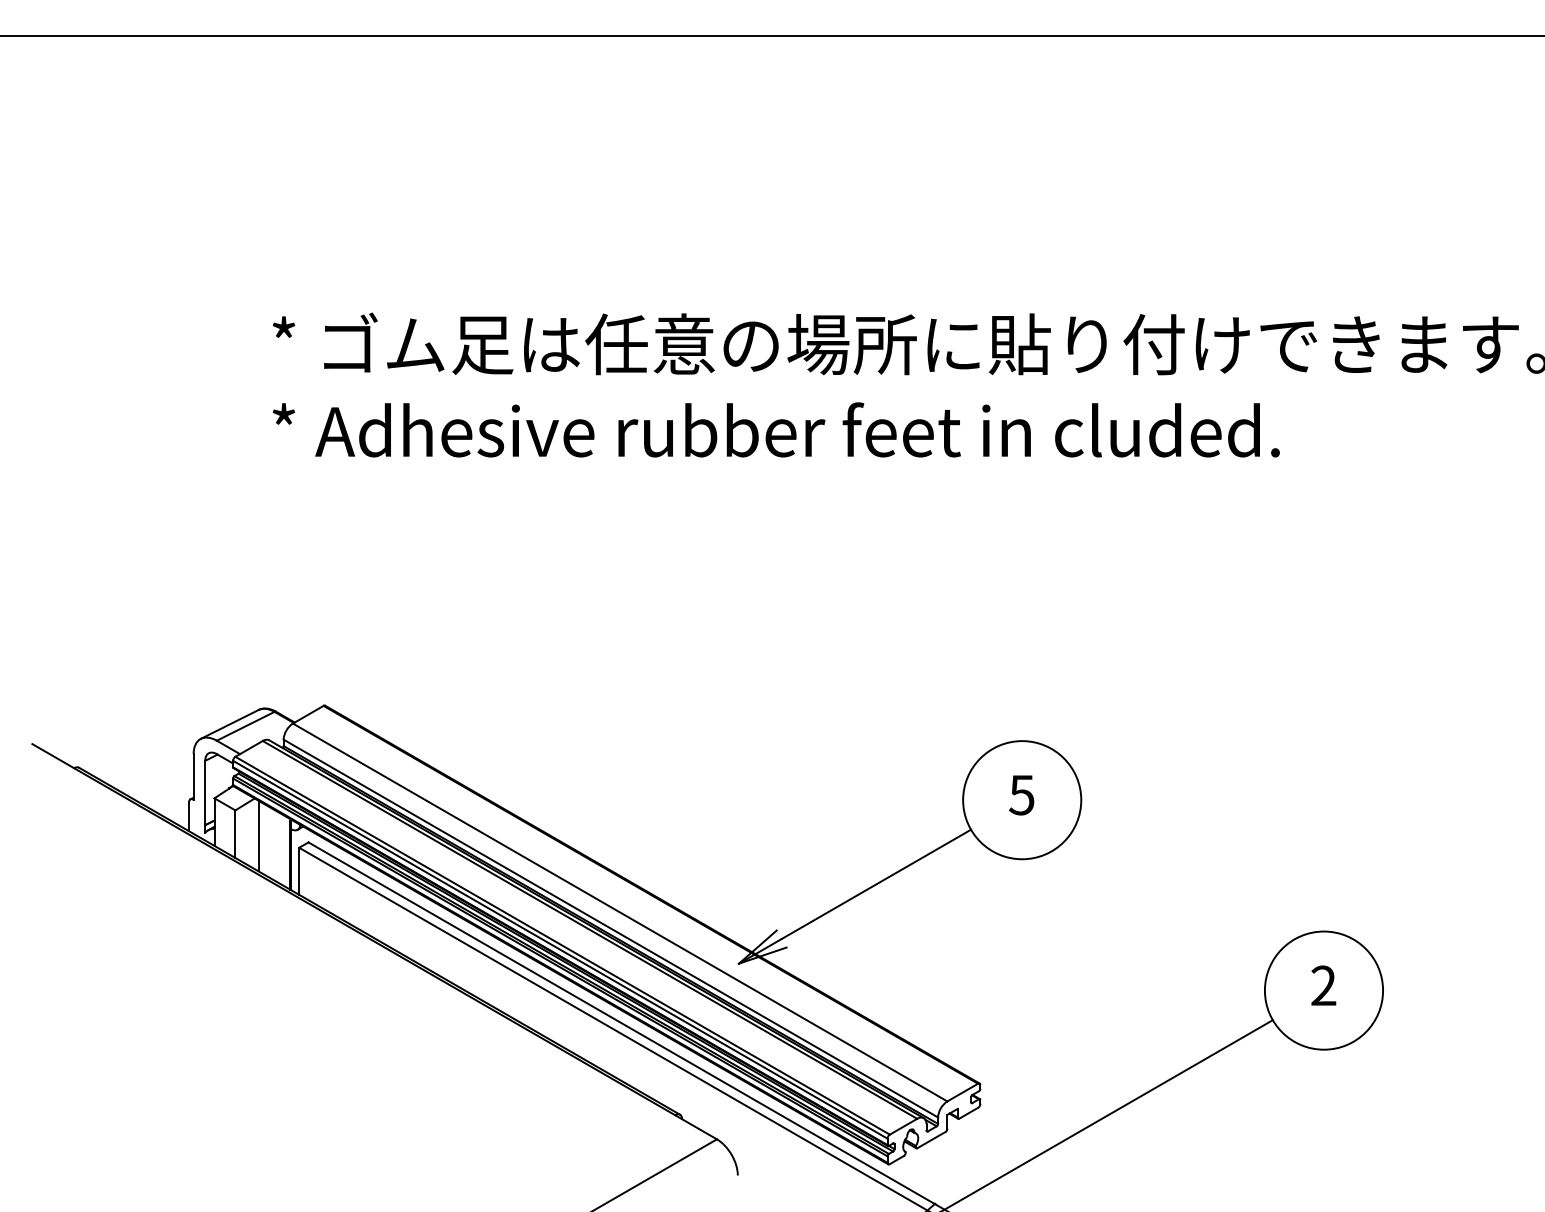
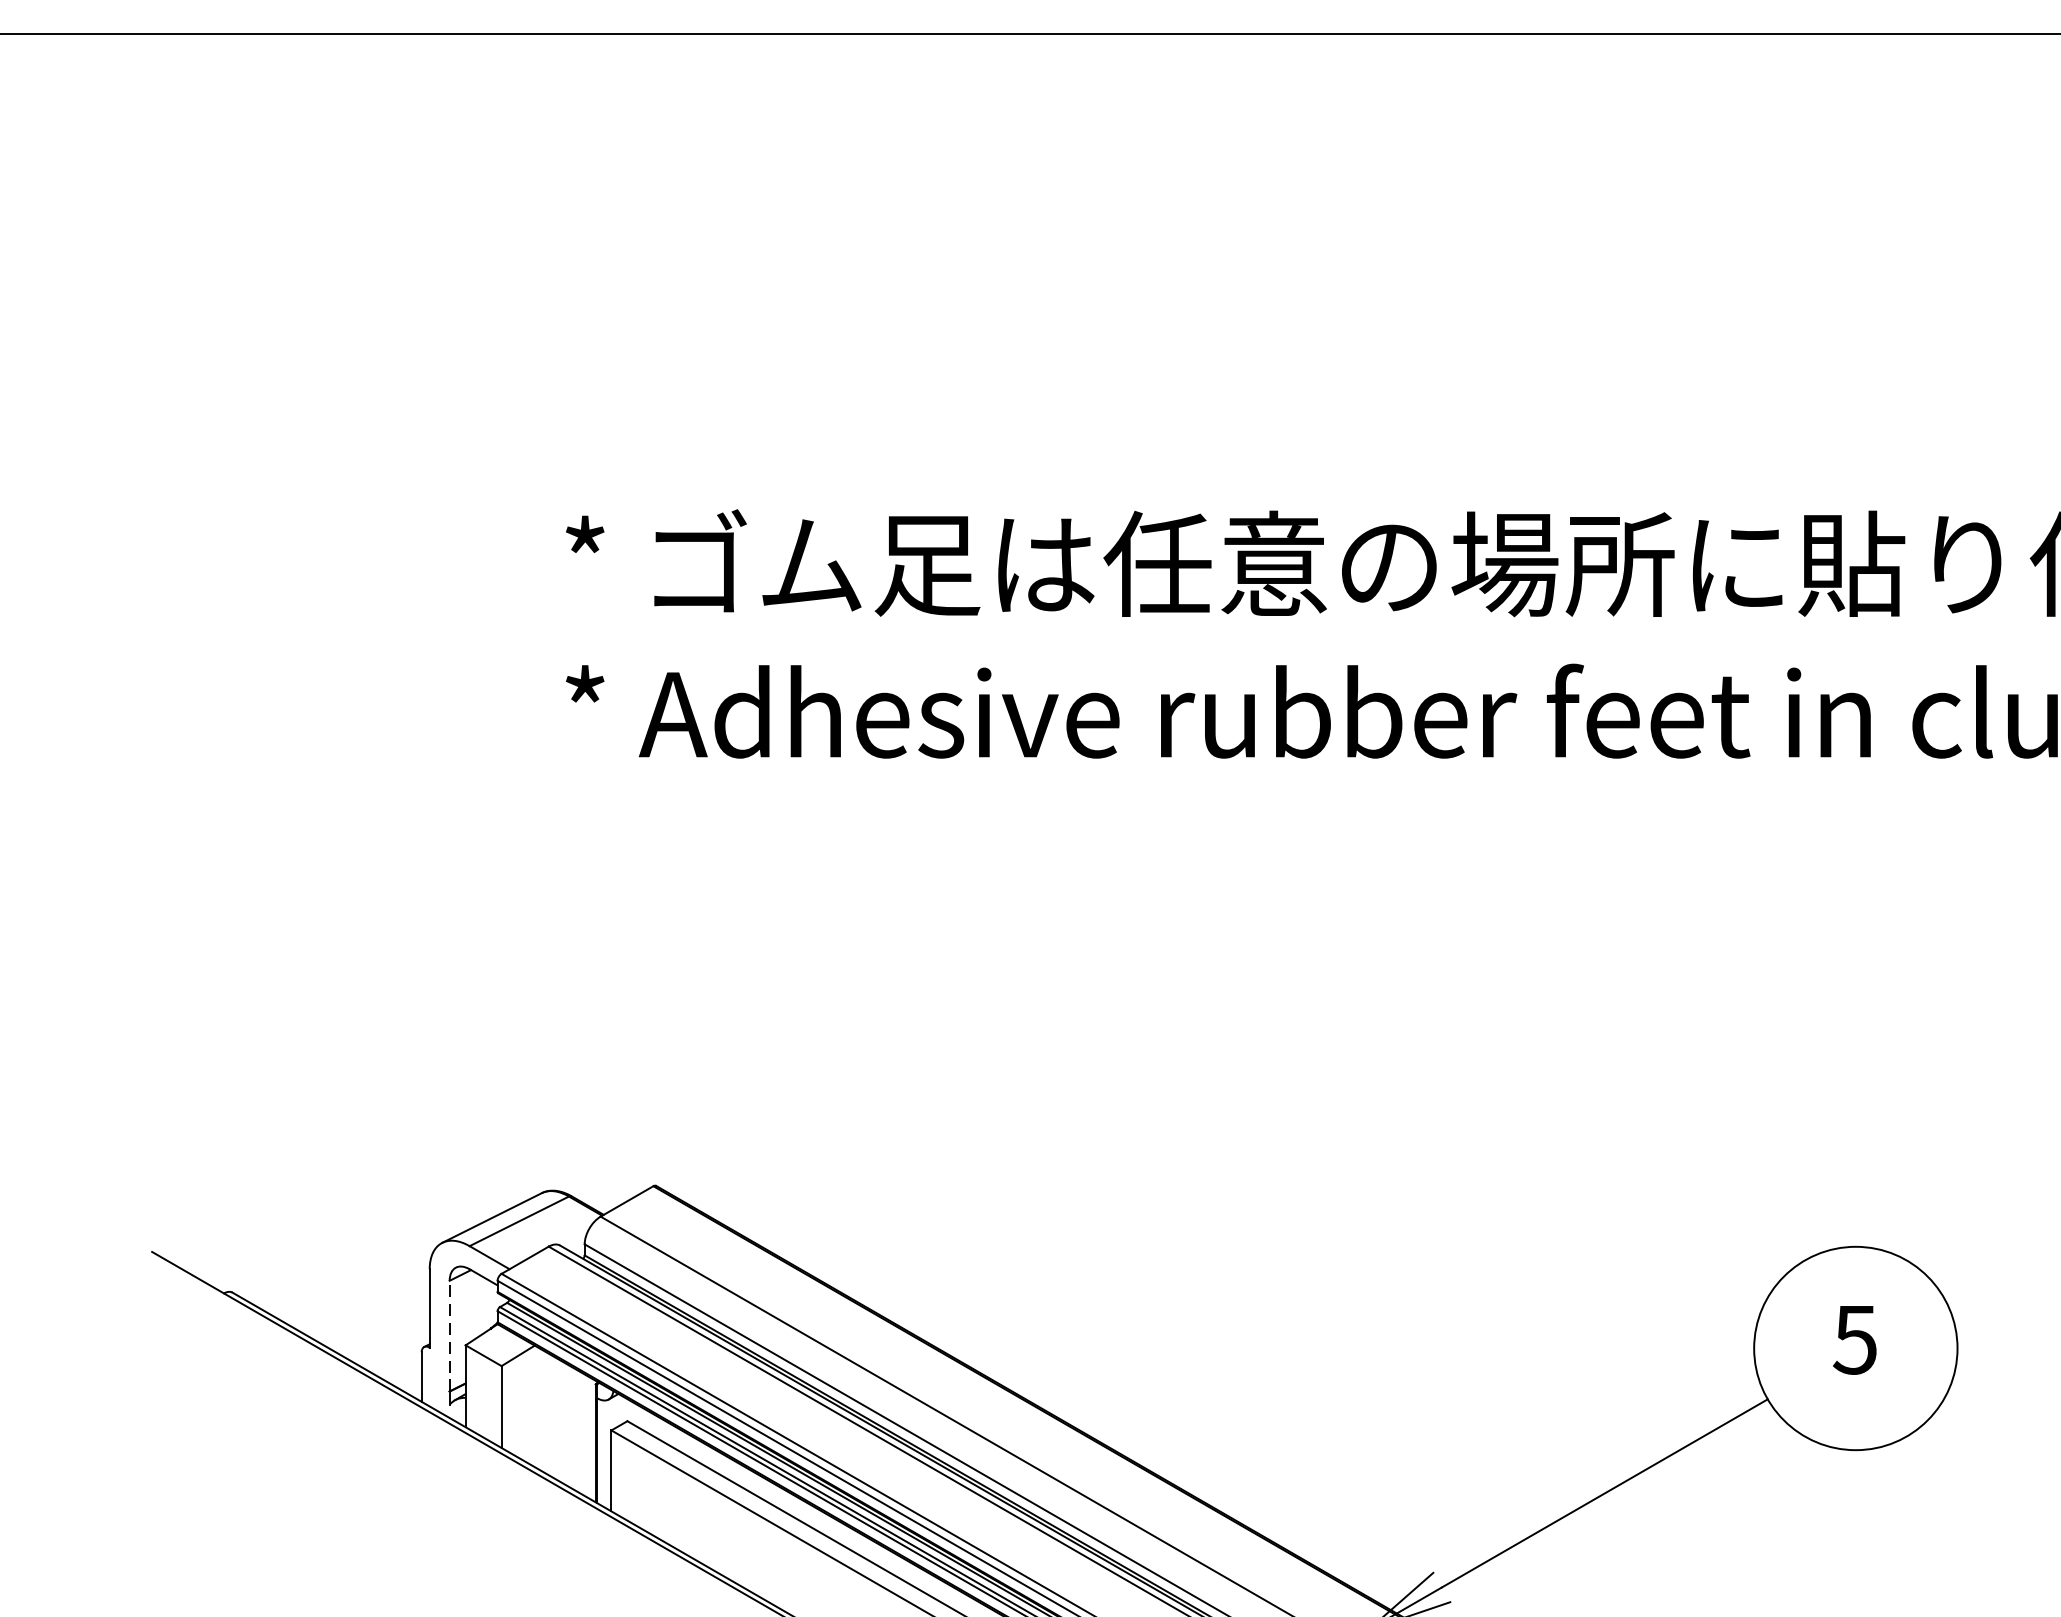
line: (205, 792) -> (450, 1335), solid -> dashed
line: (258, 835) -> (541, 1409), removed

